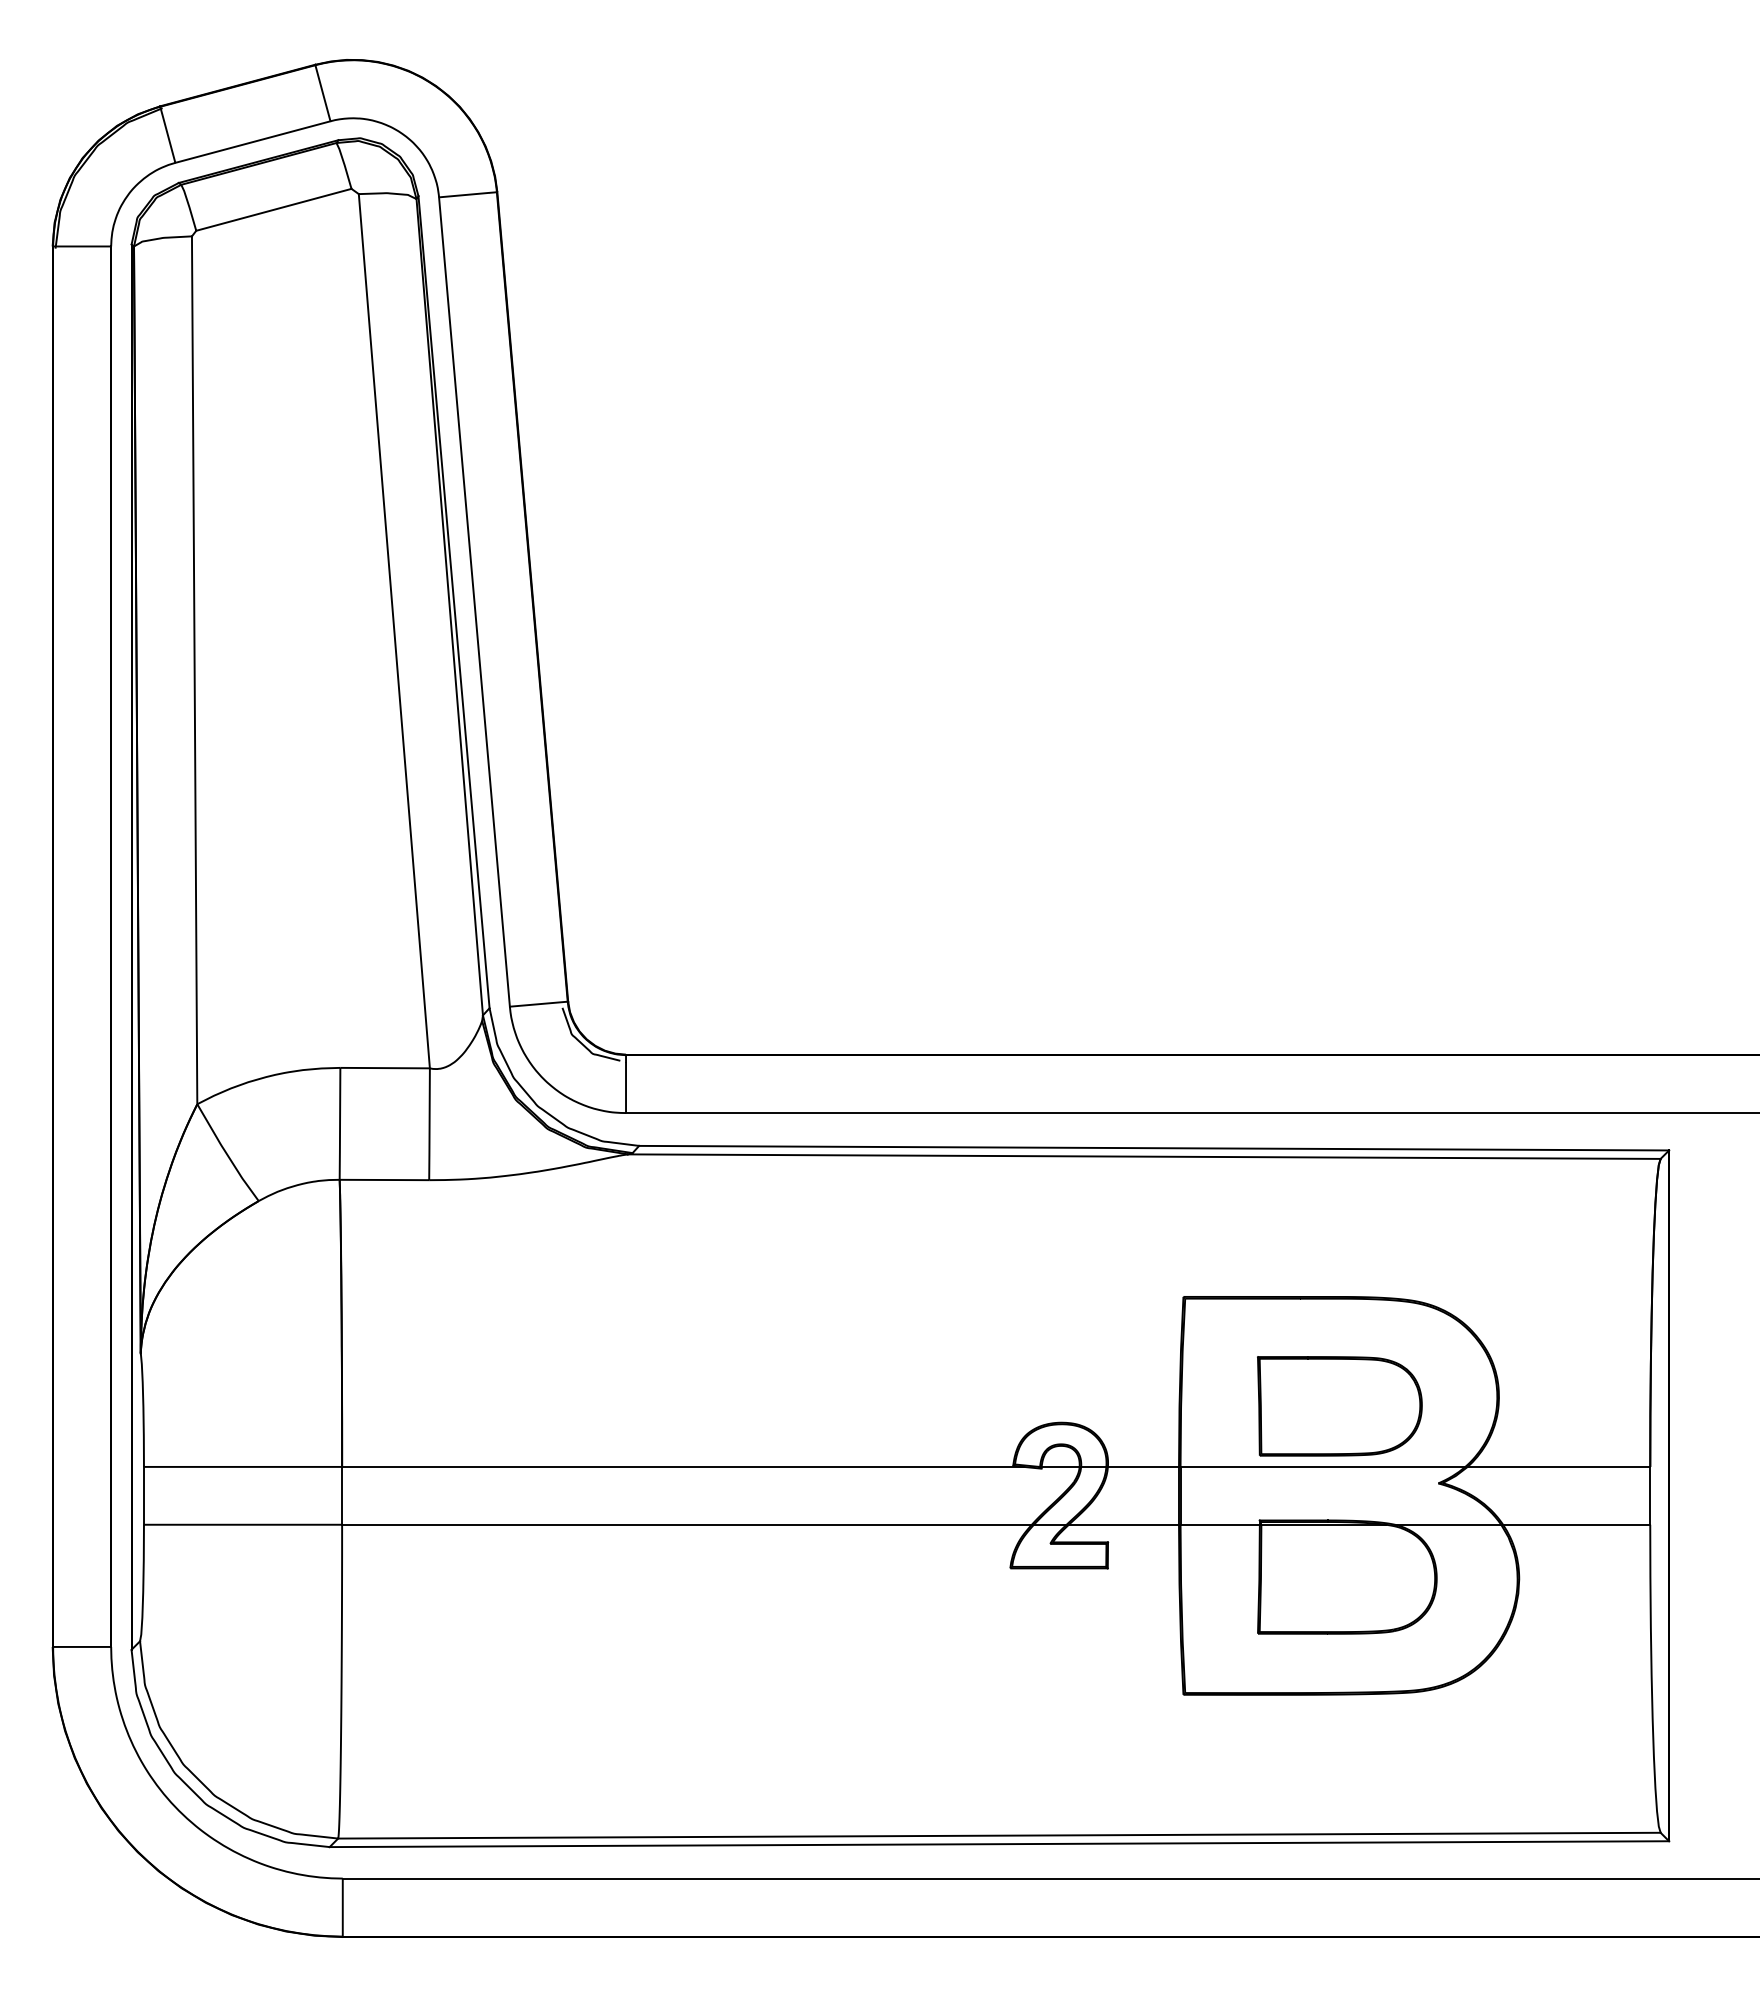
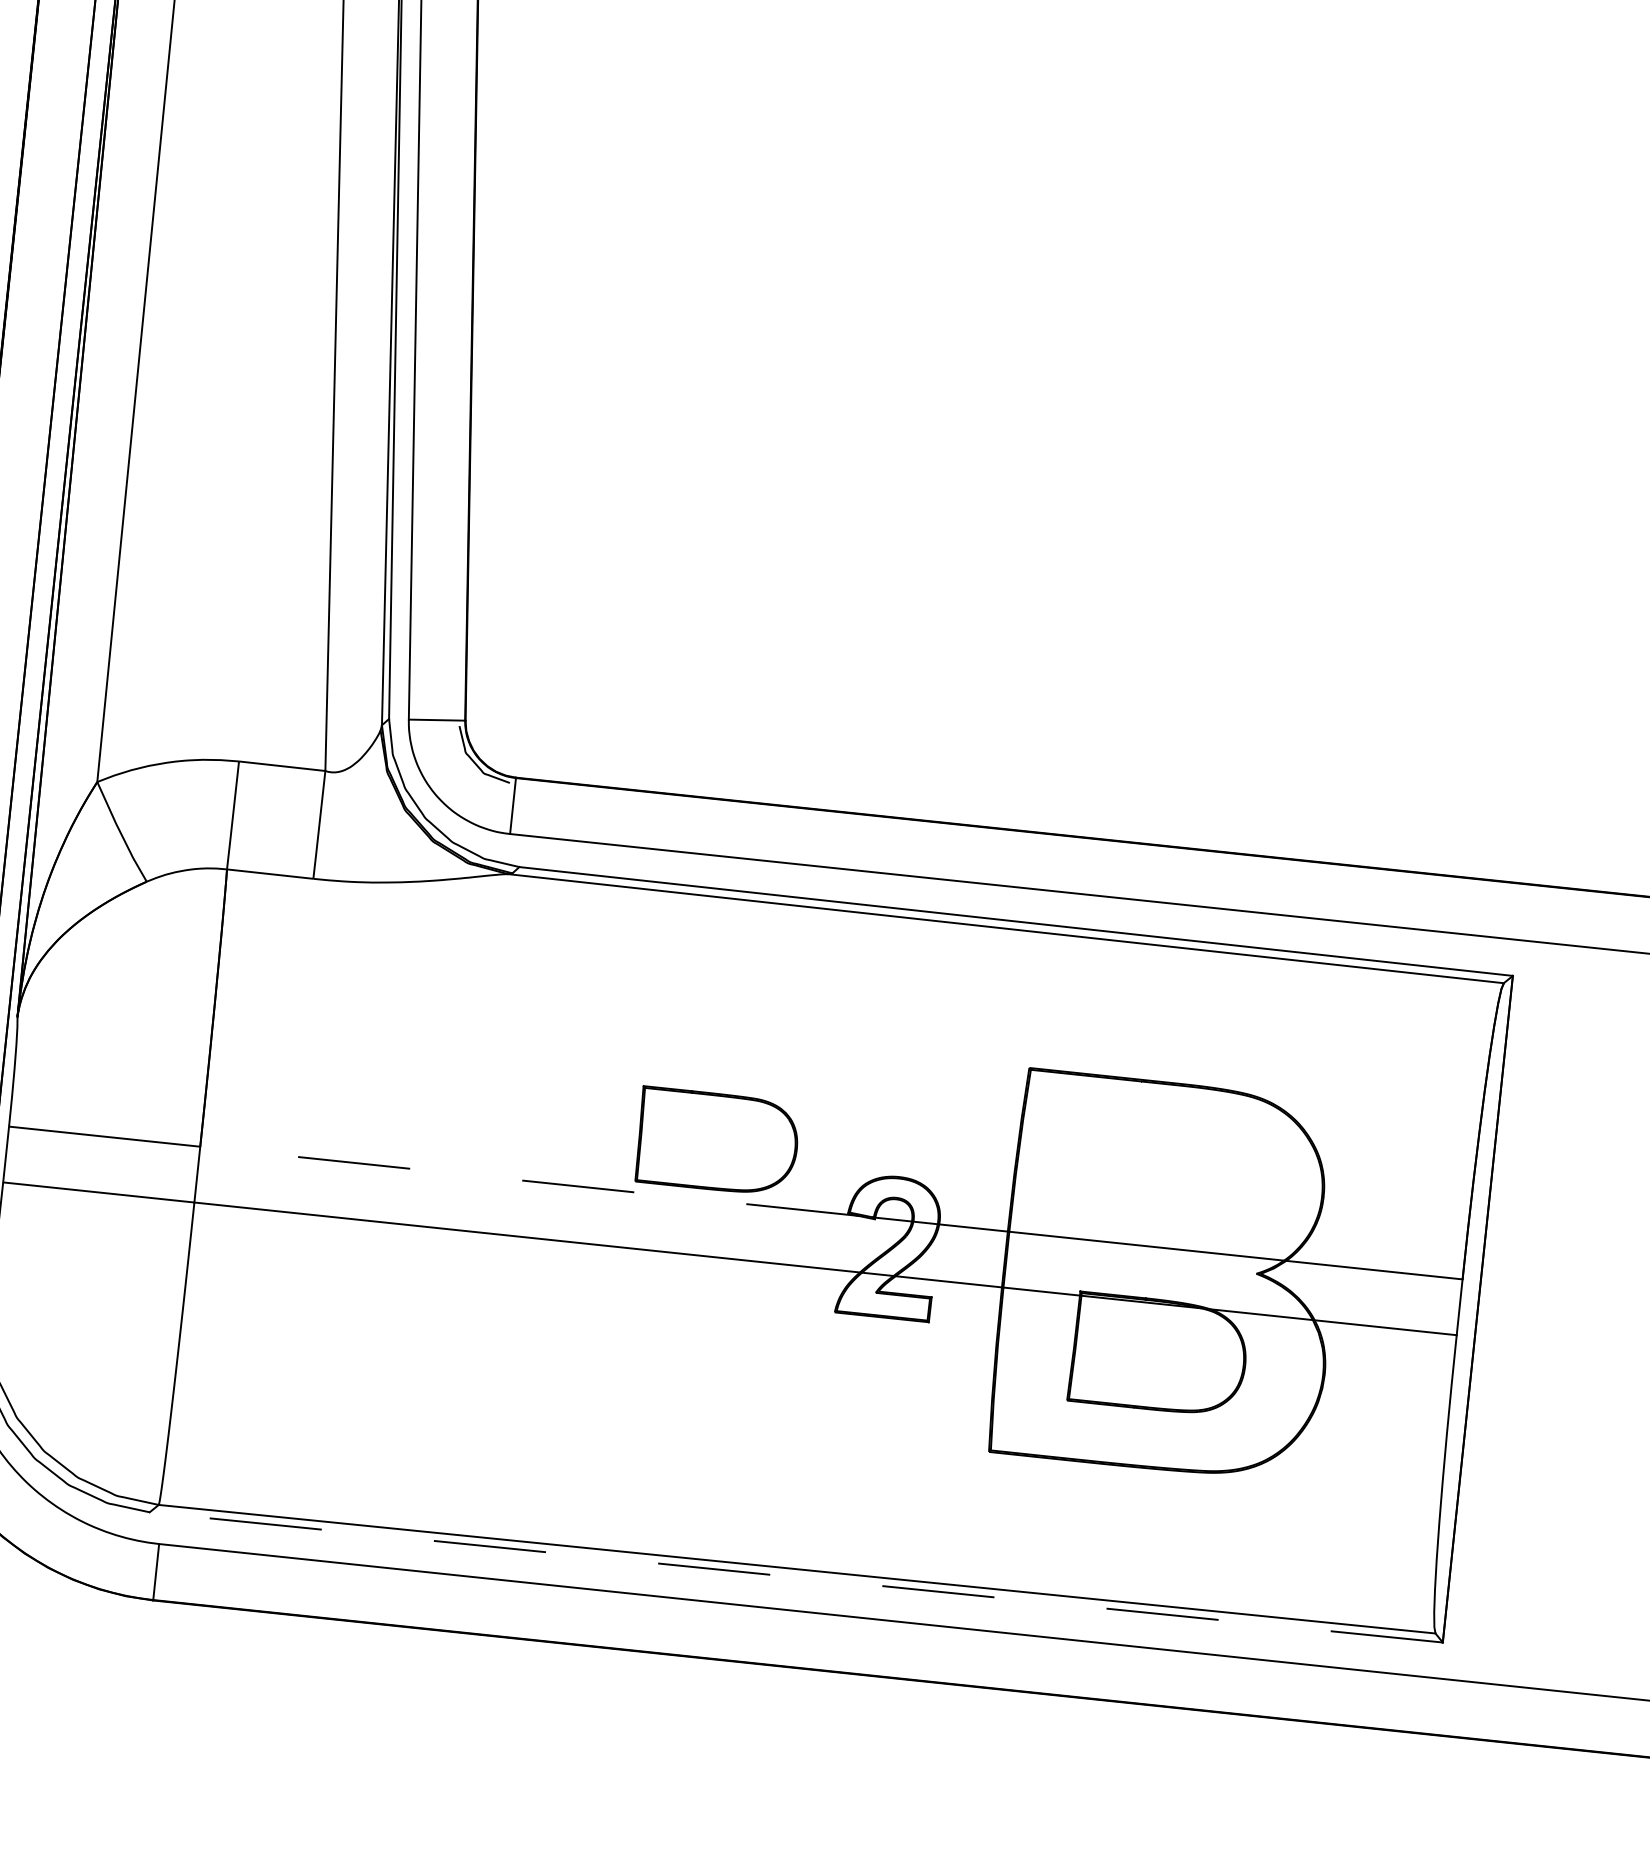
part: (1339, 1406) -> (717, 1142), moved
line: (683, 1466) -> (529, 1180), solid -> dashed
line: (999, 1844) -> (796, 1577), solid -> dashed

